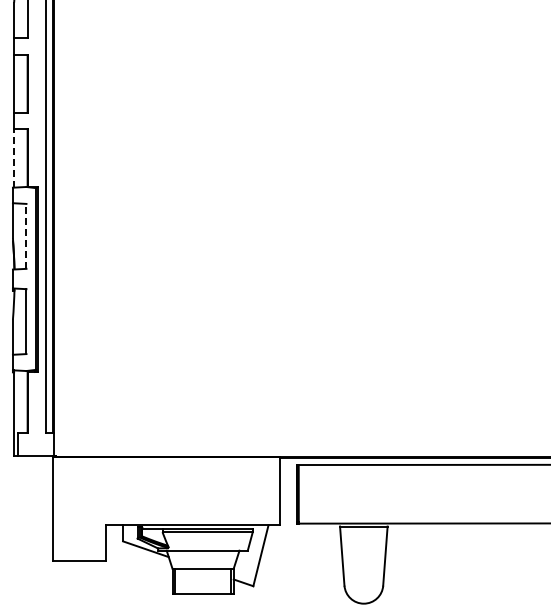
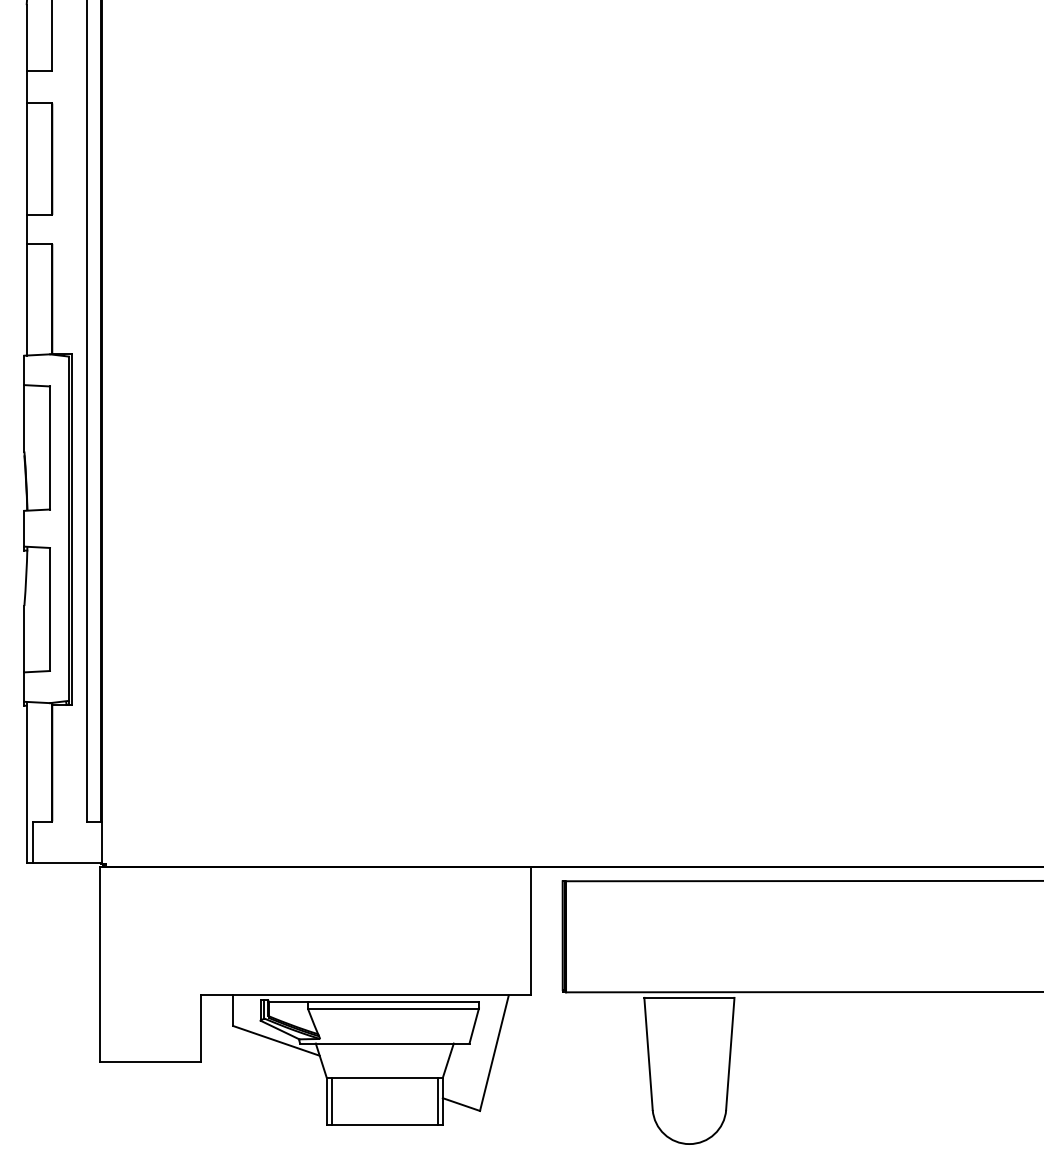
line: (14, 157) -> (27, 298), dashed -> solid
line: (26, 235) -> (50, 446), dashed -> solid

